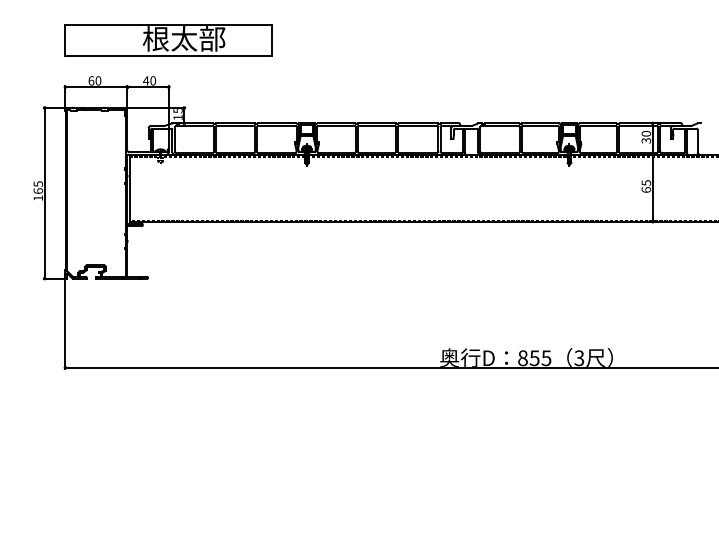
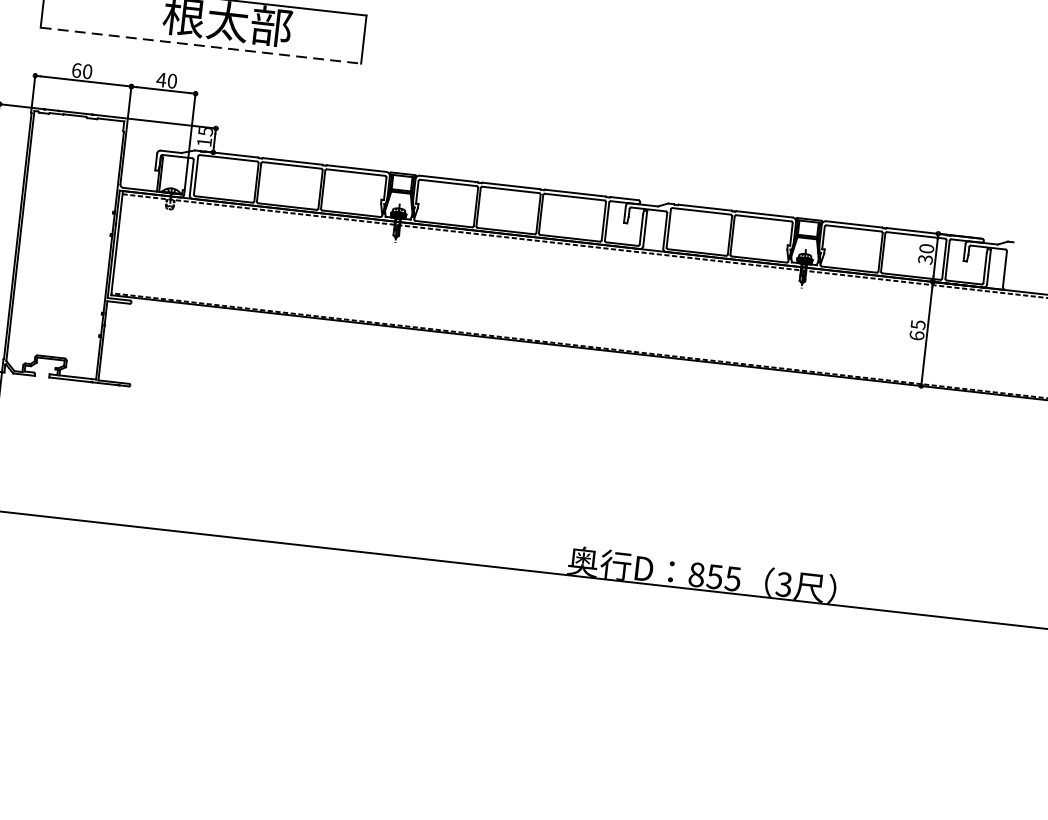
line: (169, 56) -> (201, 46), solid -> dashed

